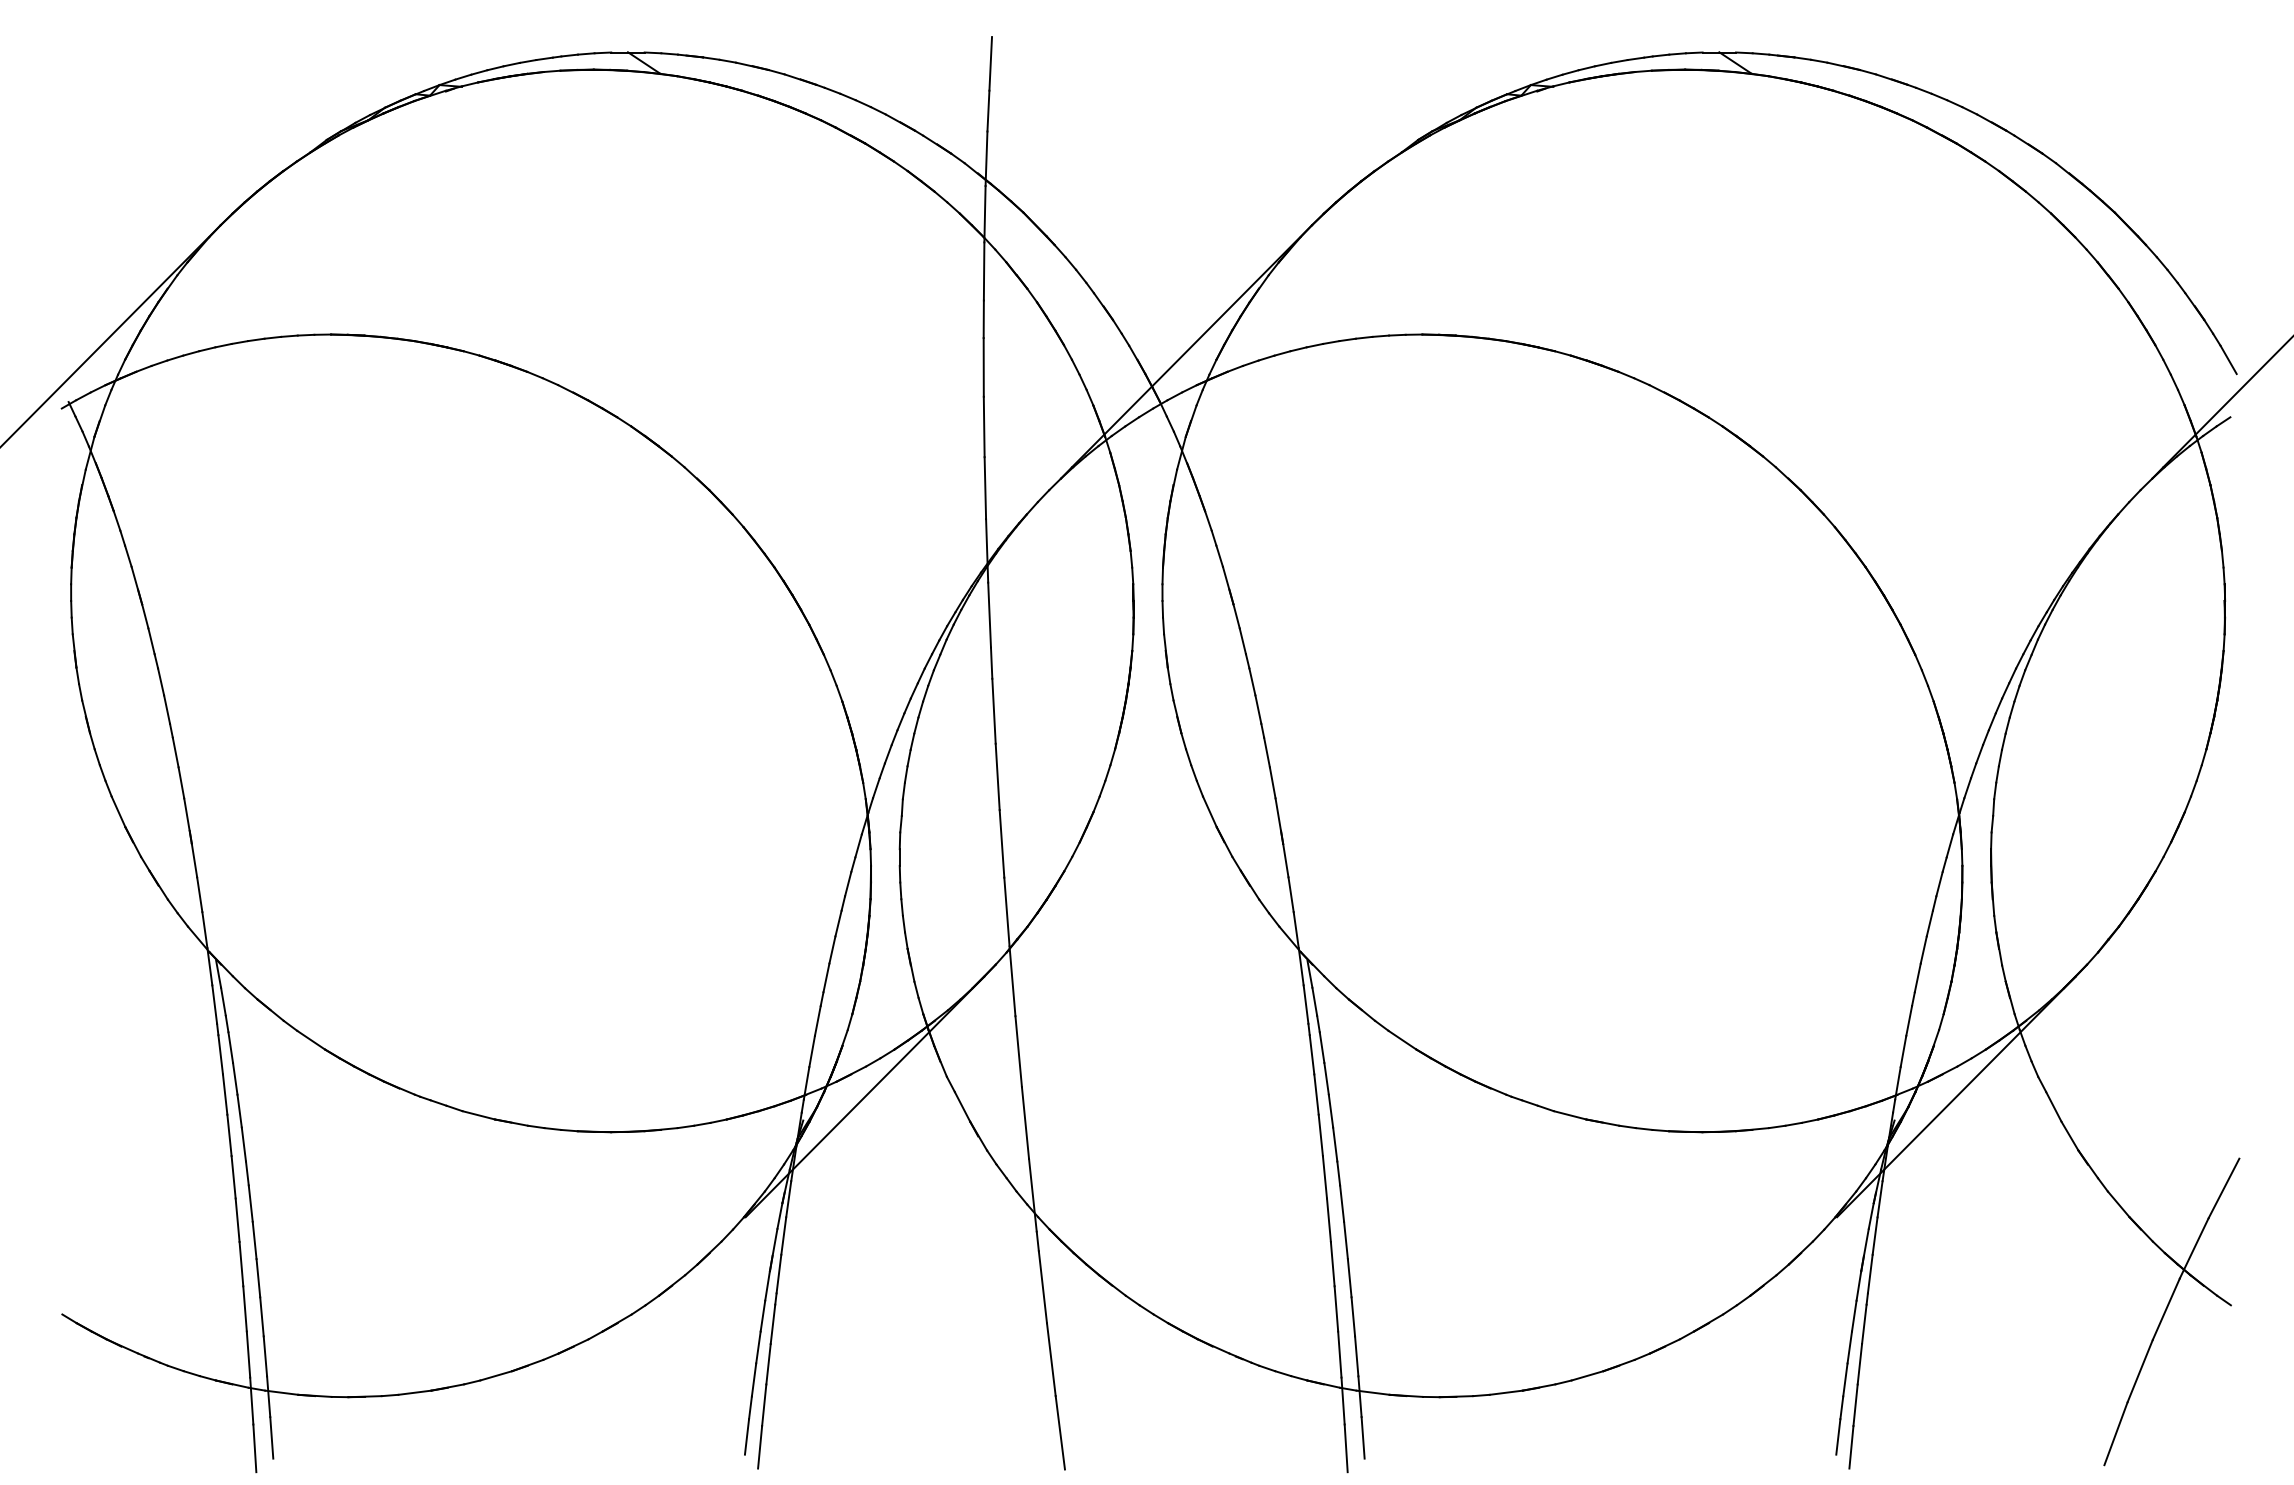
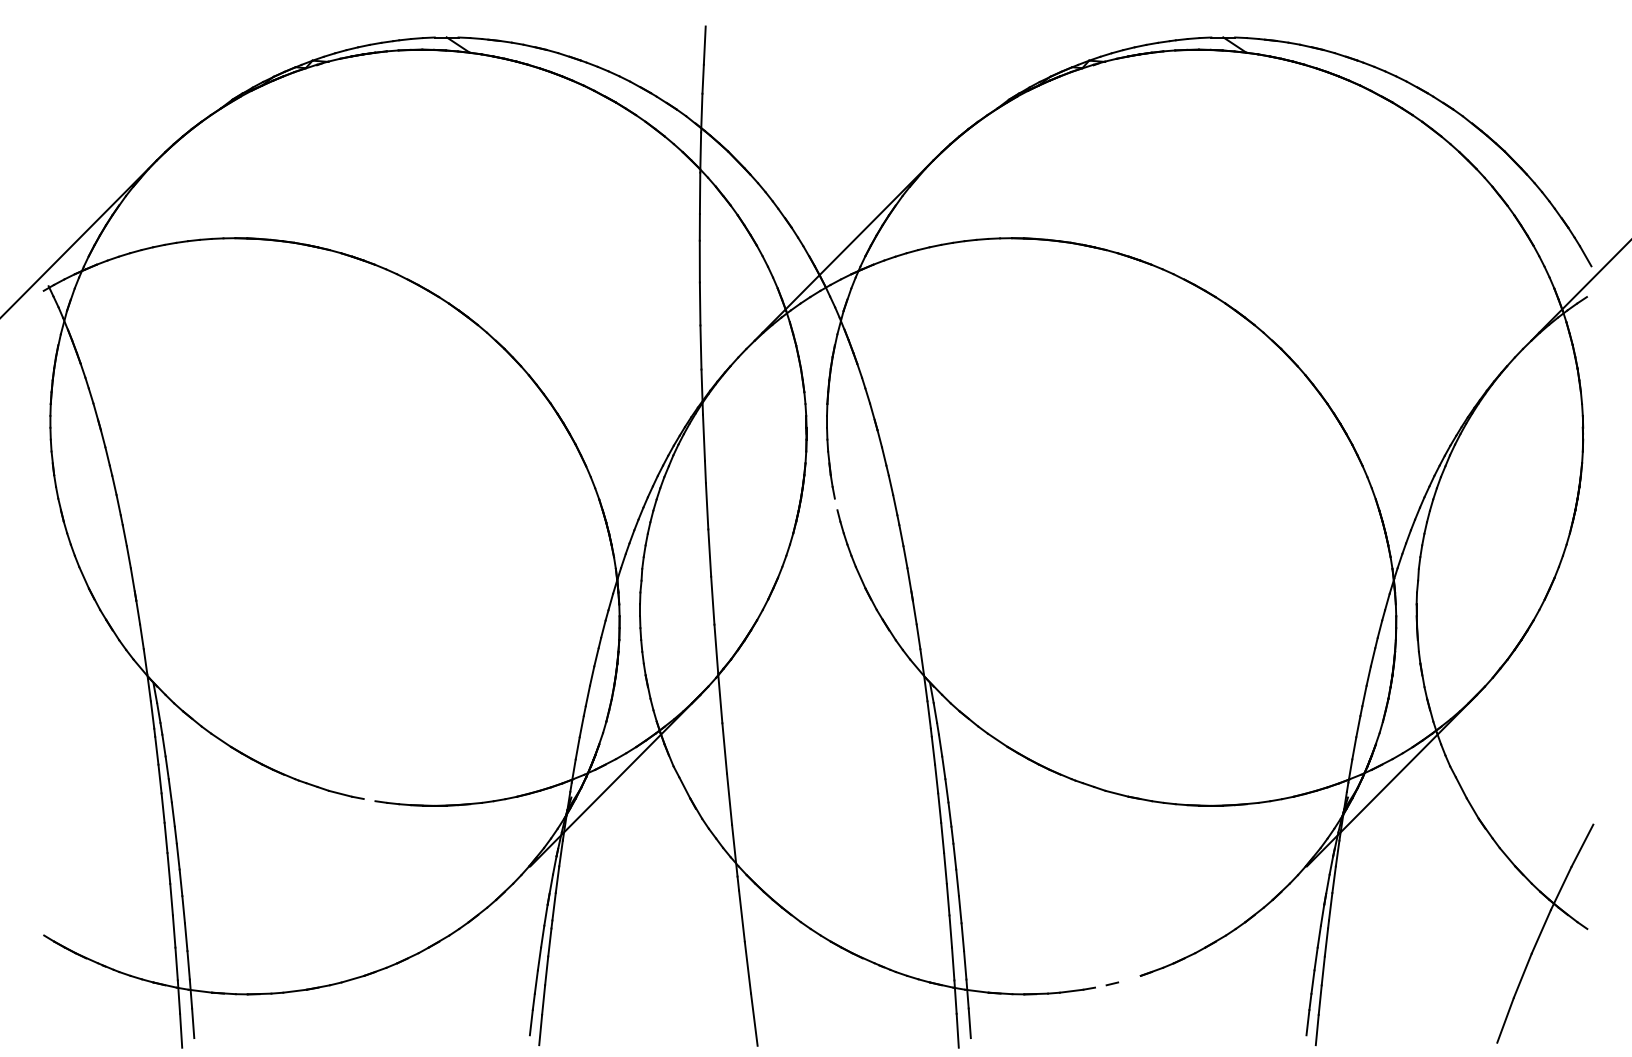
line: (1177, 716) -> (837, 509), removed
line: (511, 1122) -> (363, 798), removed
line: (1587, 1375) -> (1129, 978), removed
line: (1538, 1387) -> (1094, 987), removed

